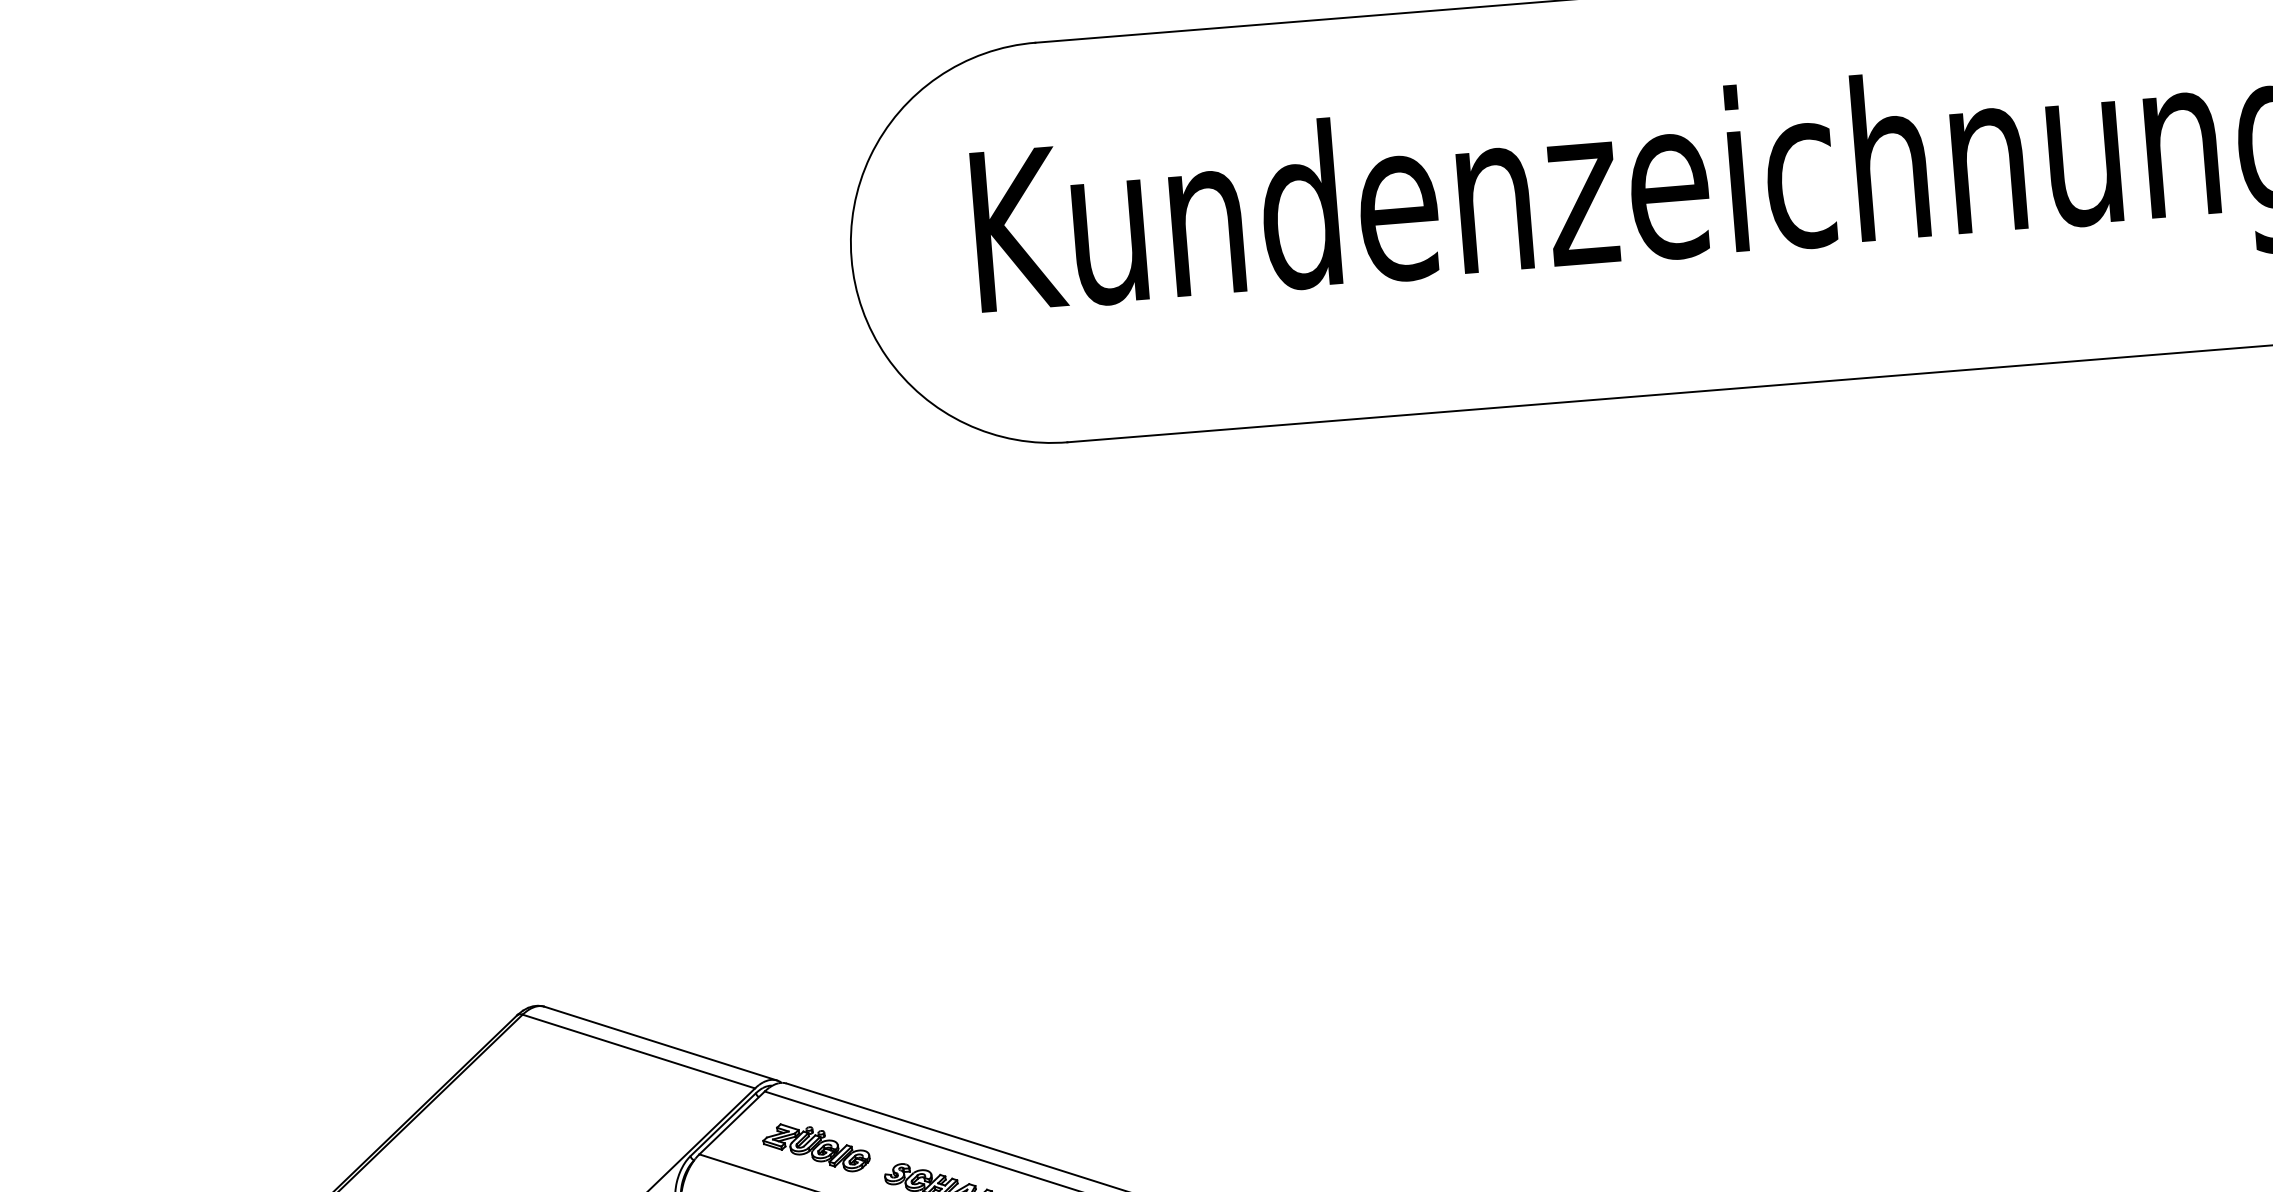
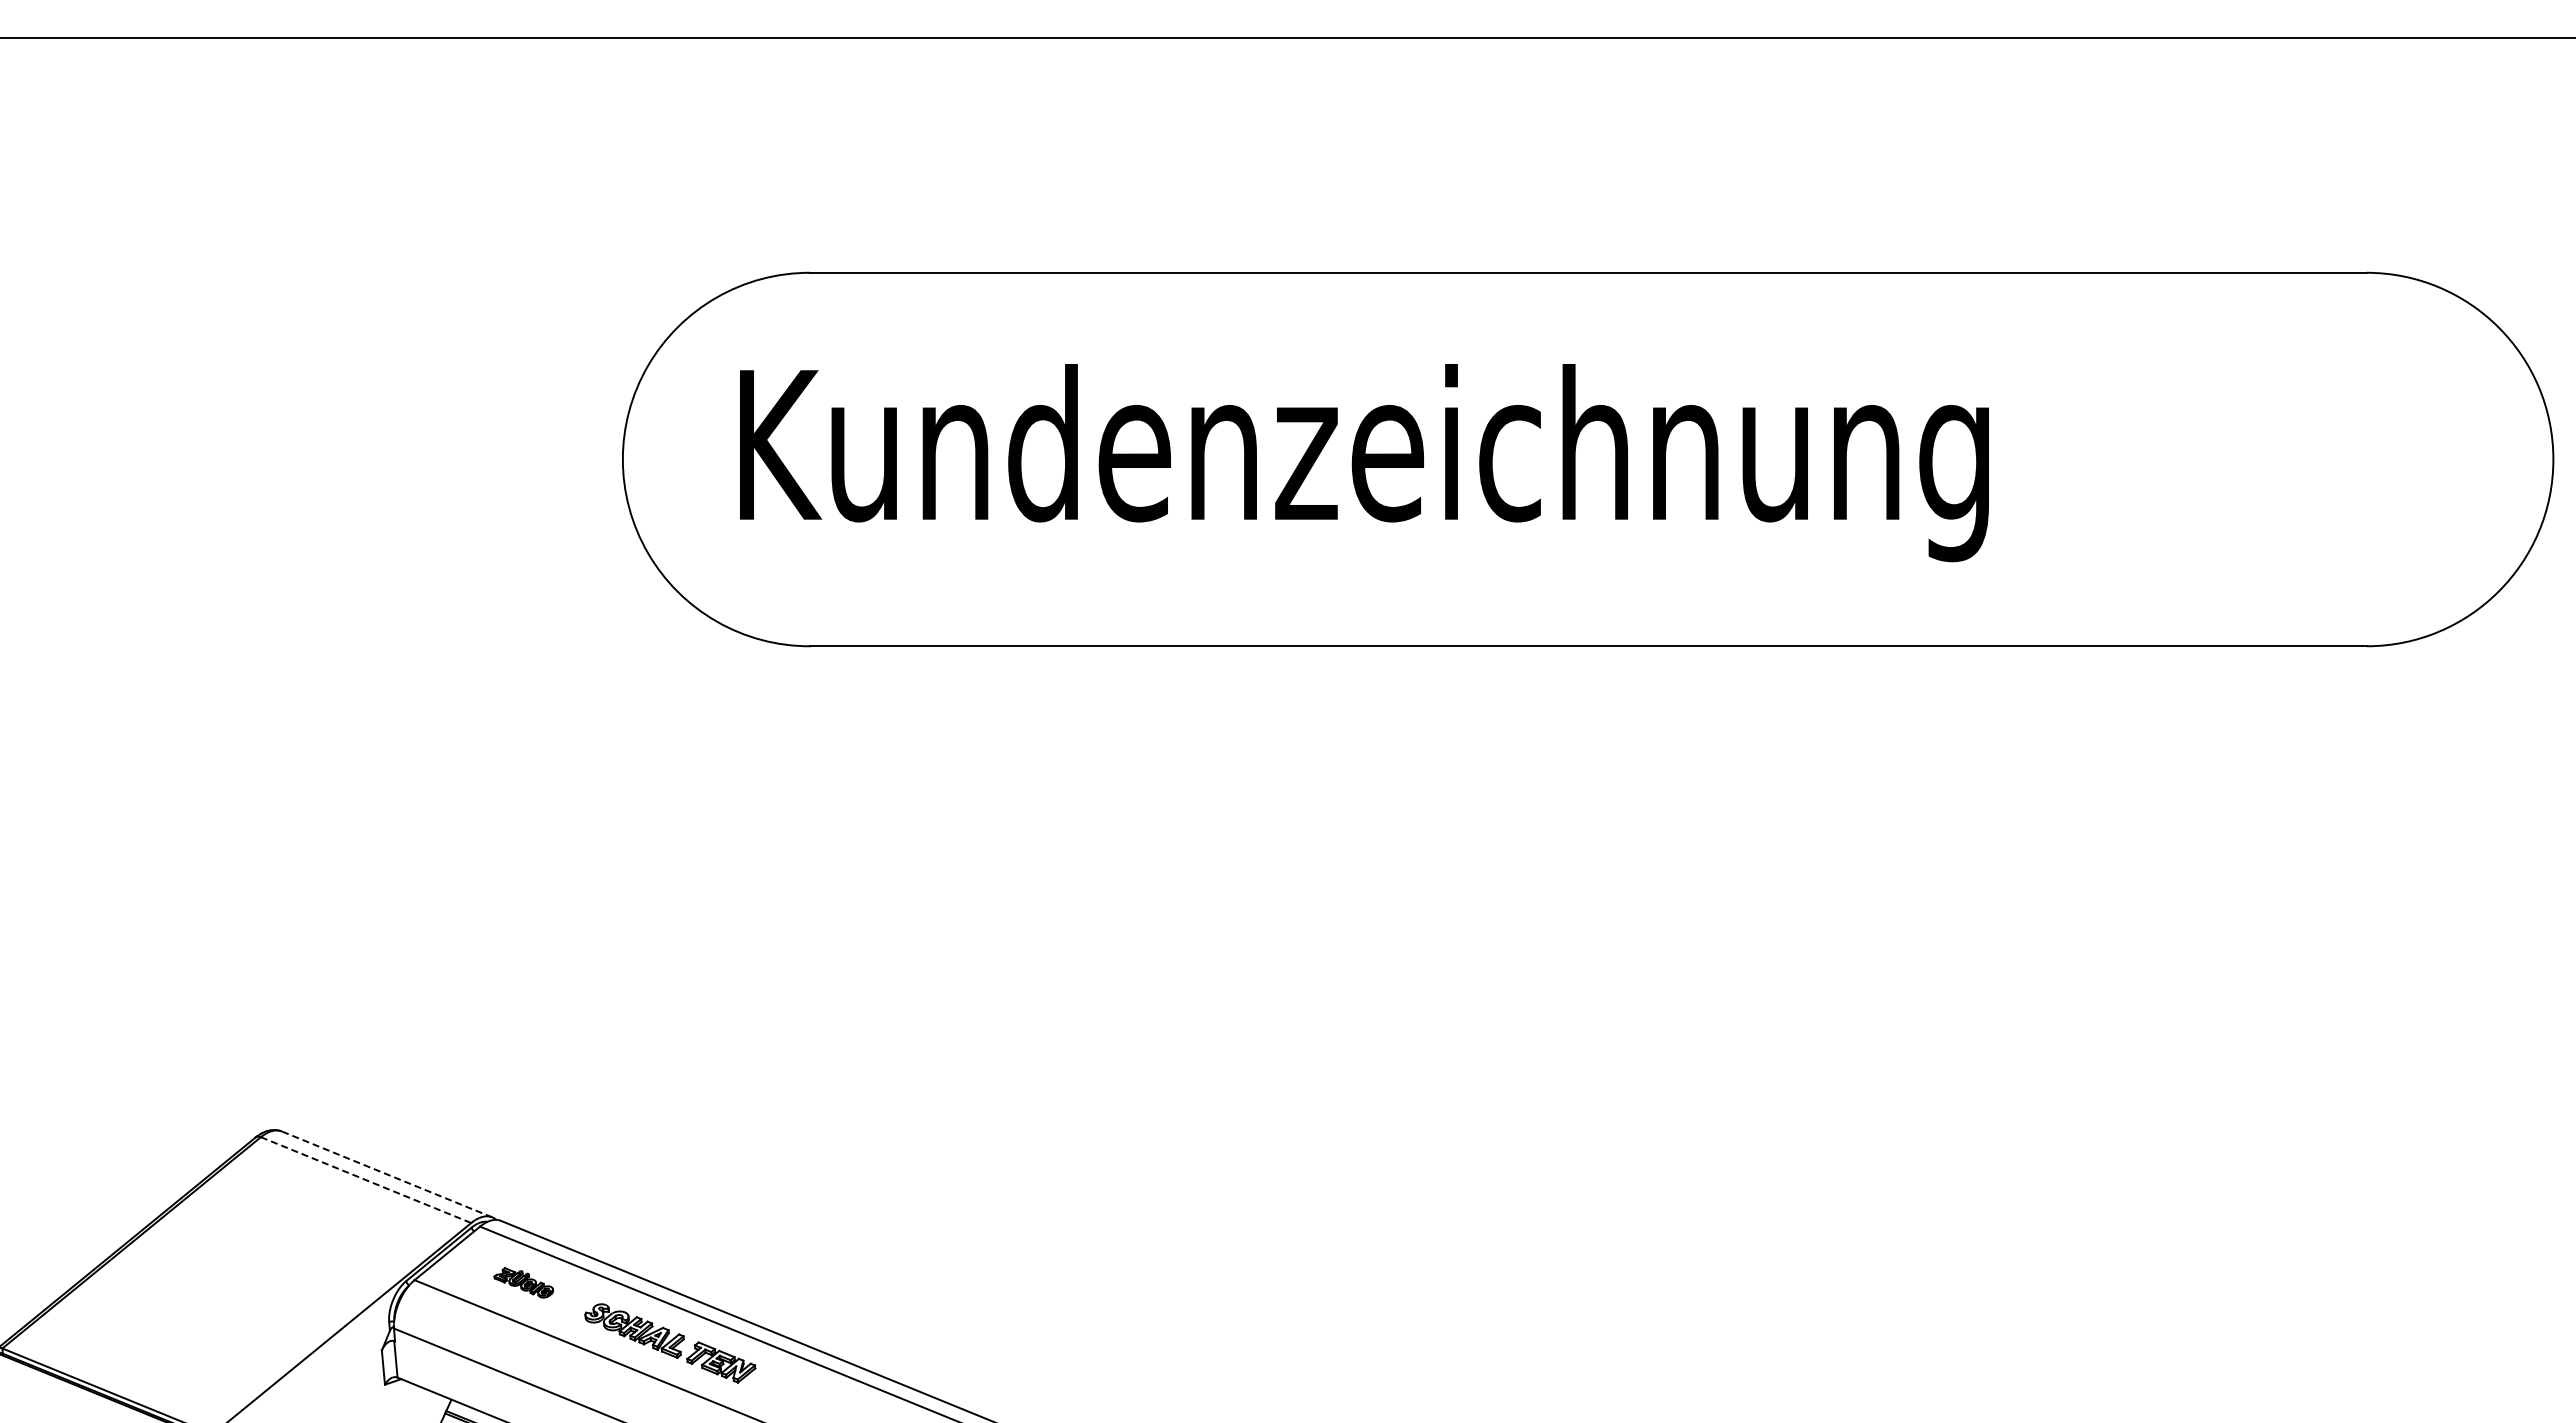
line: (661, 1043) -> (387, 1174), solid -> dashed
line: (639, 1051) -> (366, 1180), solid -> dashed
part: (816, 1147) -> (523, 1282), size x0.6

